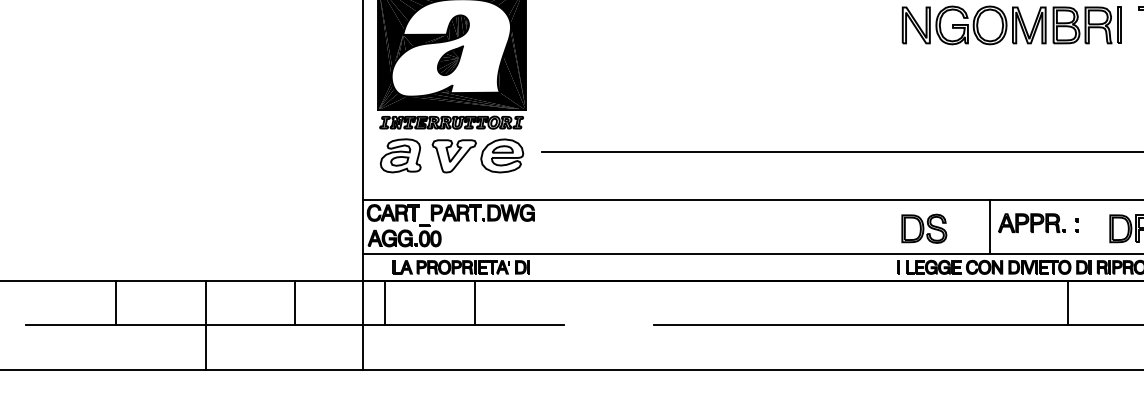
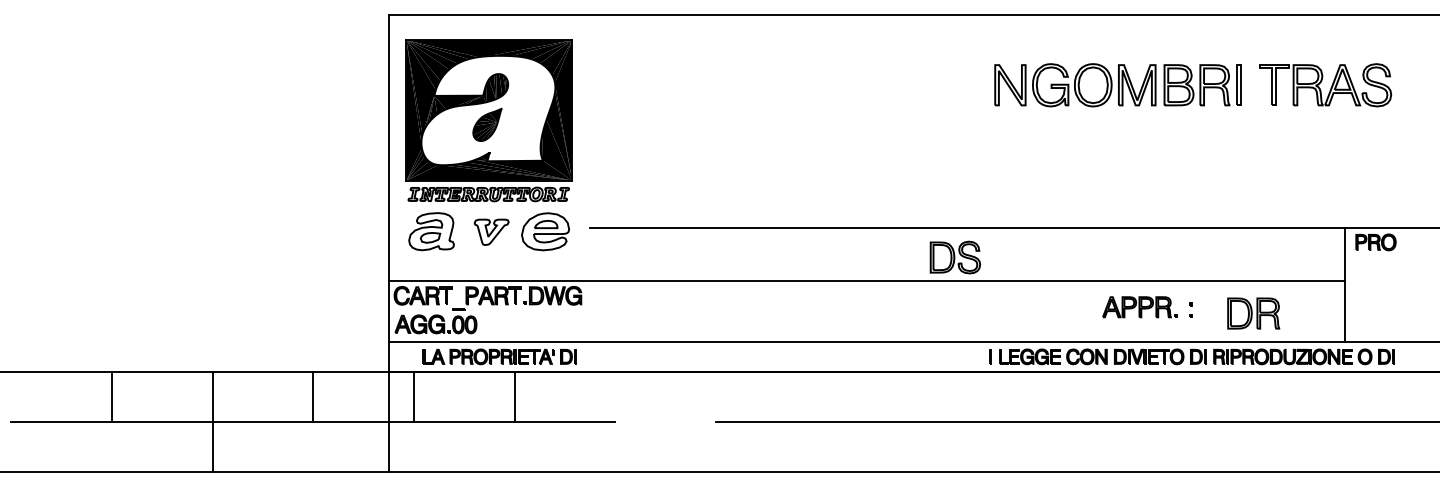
part: (454, 156) -> (491, 232), size x0.7
line: (990, 226) -> (1093, 311), removed
part: (923, 228) -> (954, 257), moved
line: (1068, 302) -> (1181, 396), removed

